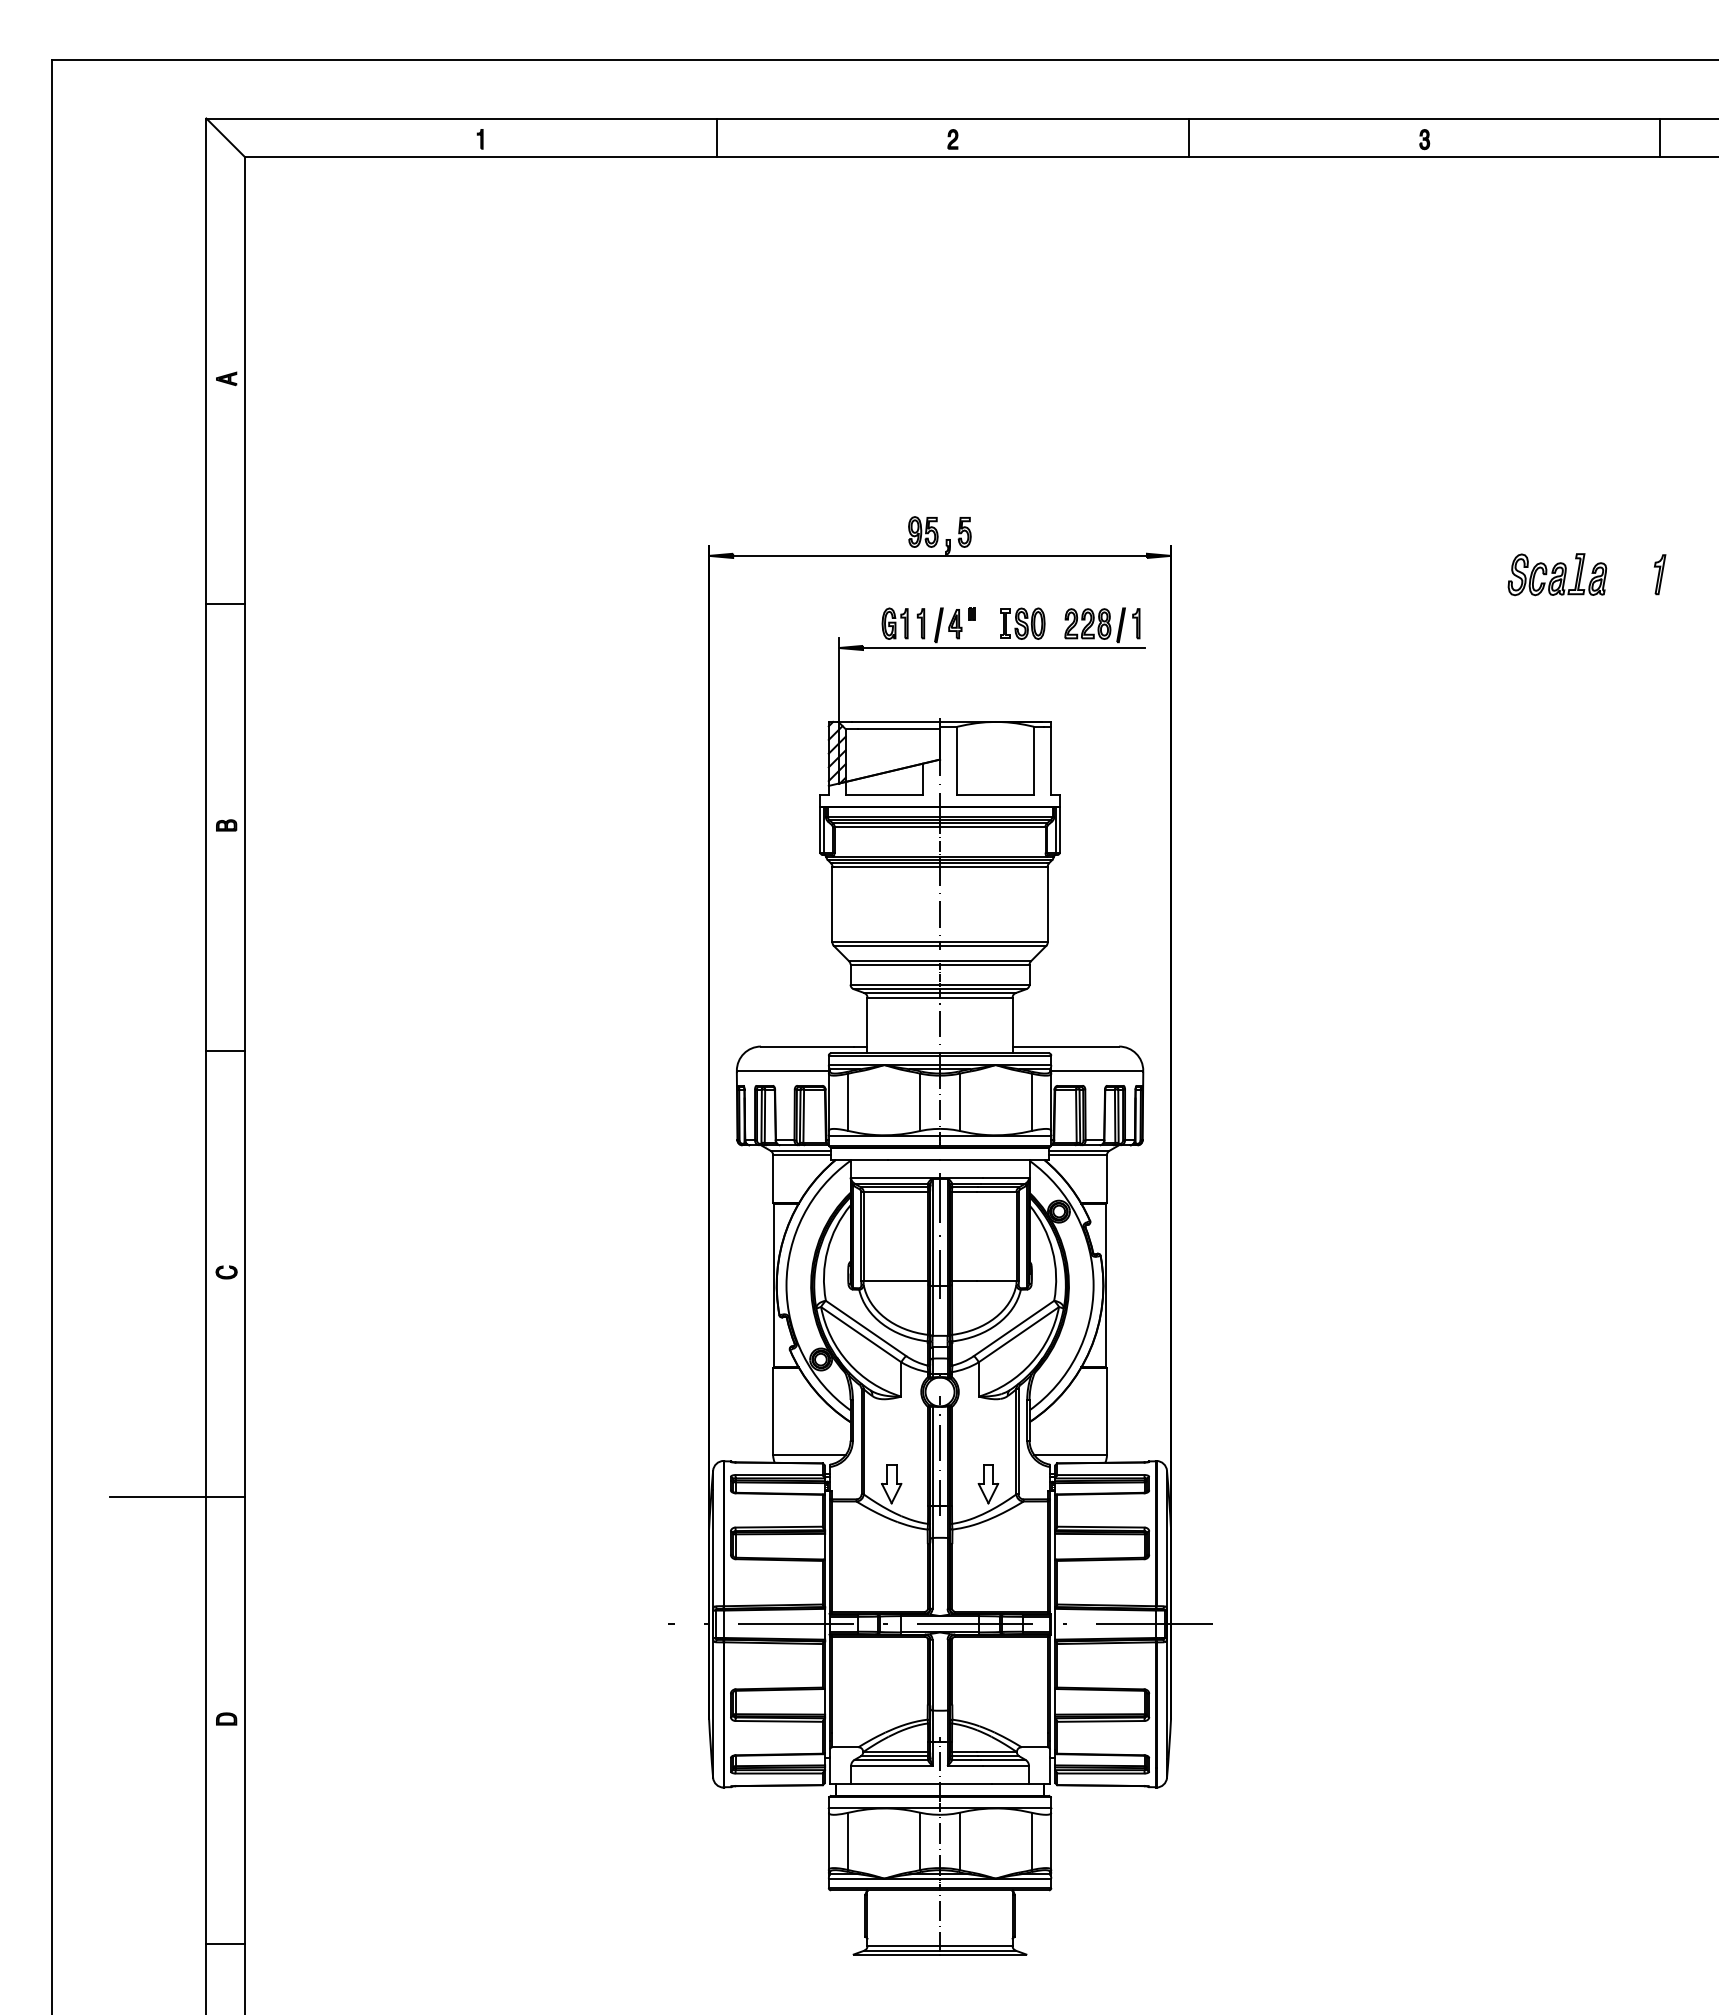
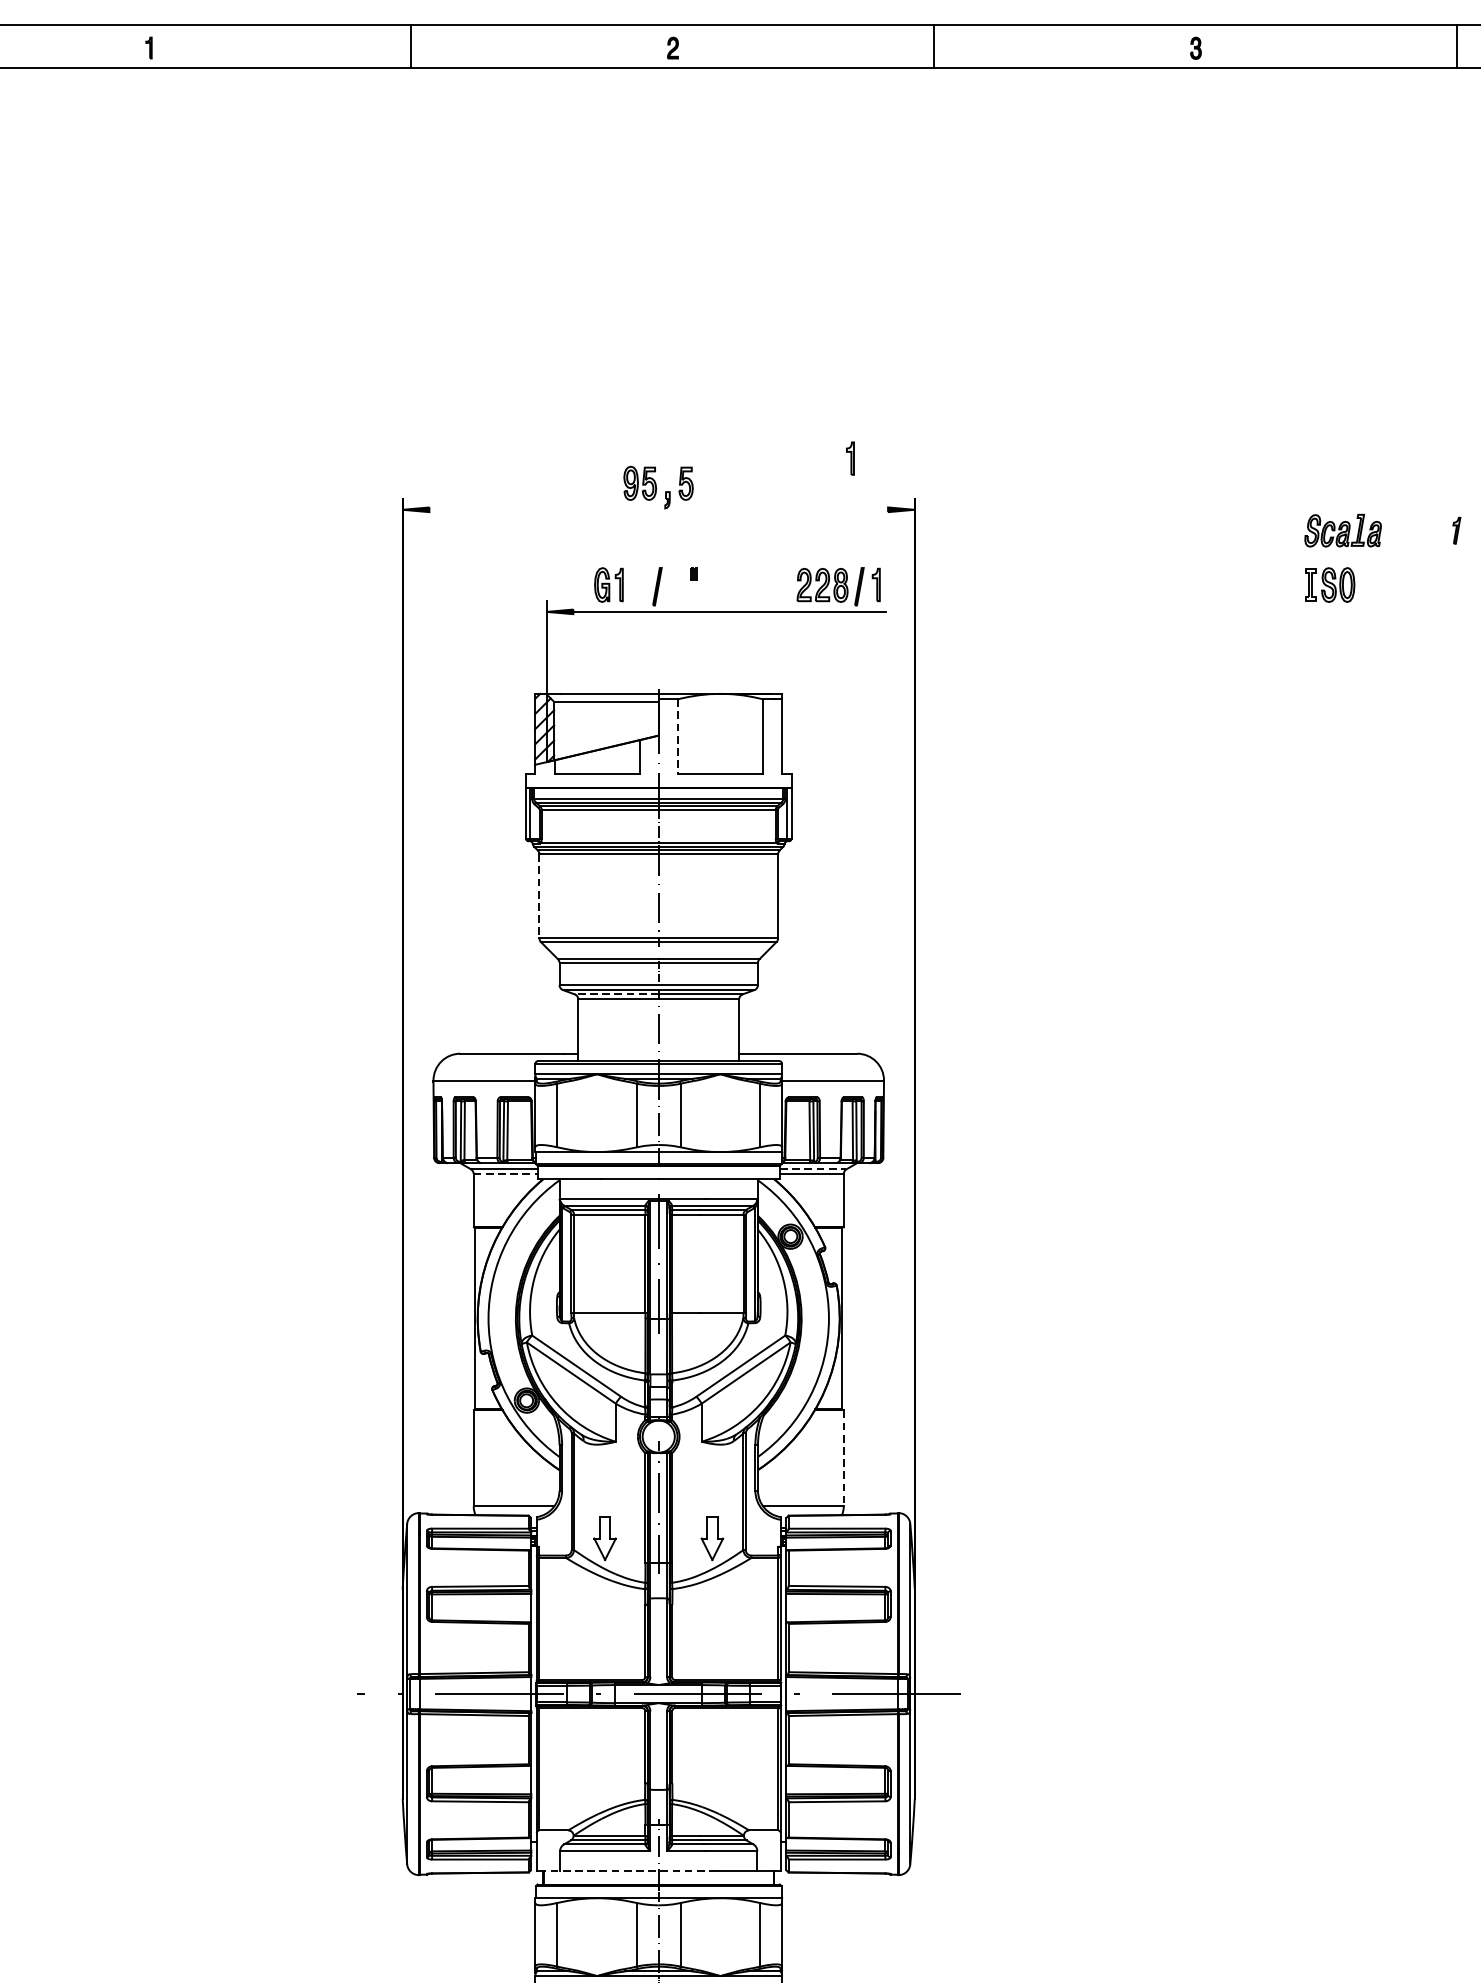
line: (939, 555) -> (658, 509), removed
part: (1557, 574) -> (1343, 530), size x0.7
part: (1659, 574) -> (1456, 530), size x0.6
part: (920, 623) -> (849, 458), moved
part: (1022, 623) -> (1329, 584), moved
part: (955, 624) -> (675, 585), removed
line: (957, 760) -> (678, 736), solid -> dashed
line: (832, 904) -> (539, 896), solid -> dashed
line: (902, 993) -> (617, 994), solid -> dashed
line: (1079, 1150) -> (813, 1168), solid -> dashed
line: (801, 1155) -> (505, 1174), solid -> dashed
line: (1106, 1412) -> (843, 1459), solid -> dashed
line: (913, 1783) -> (629, 1870), solid -> dashed

